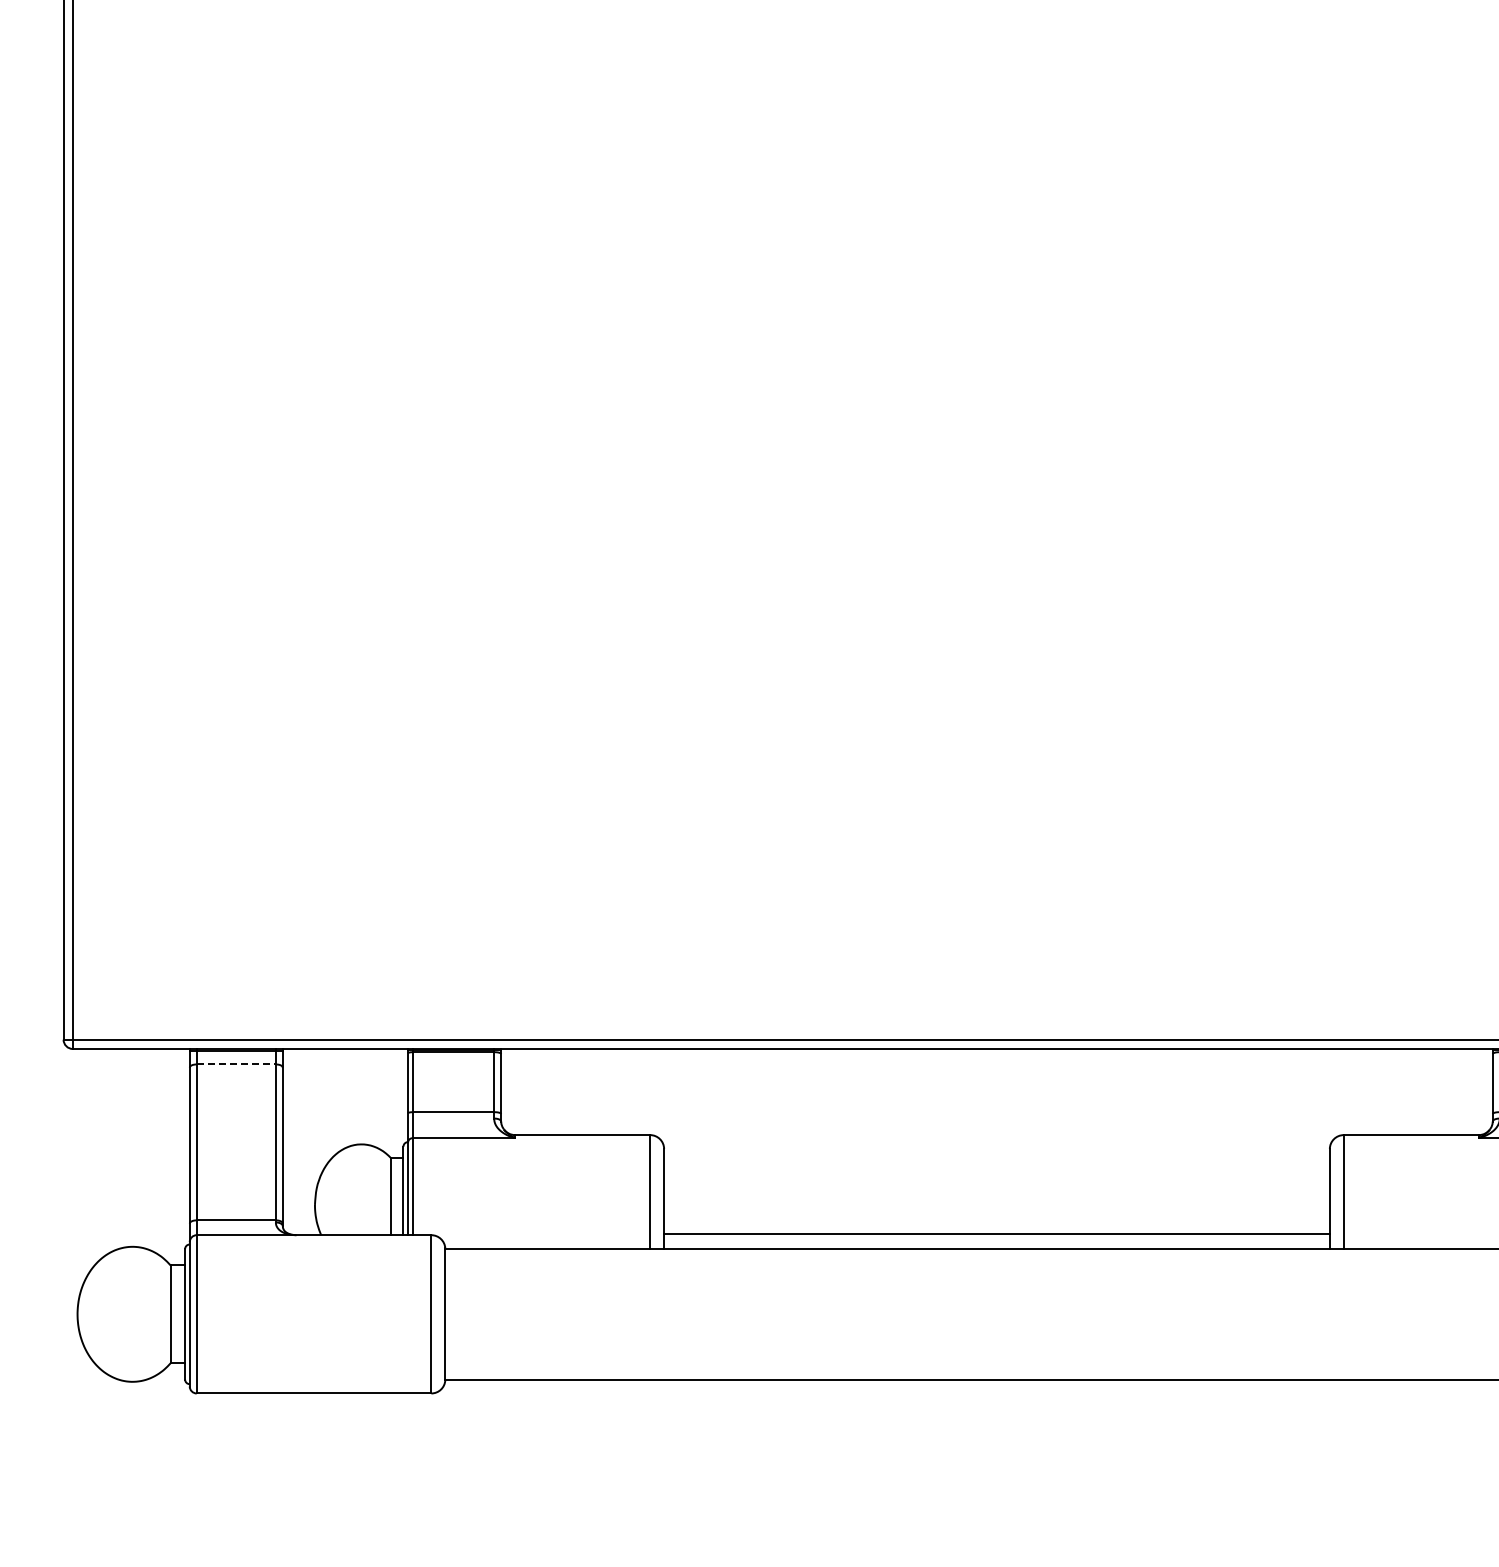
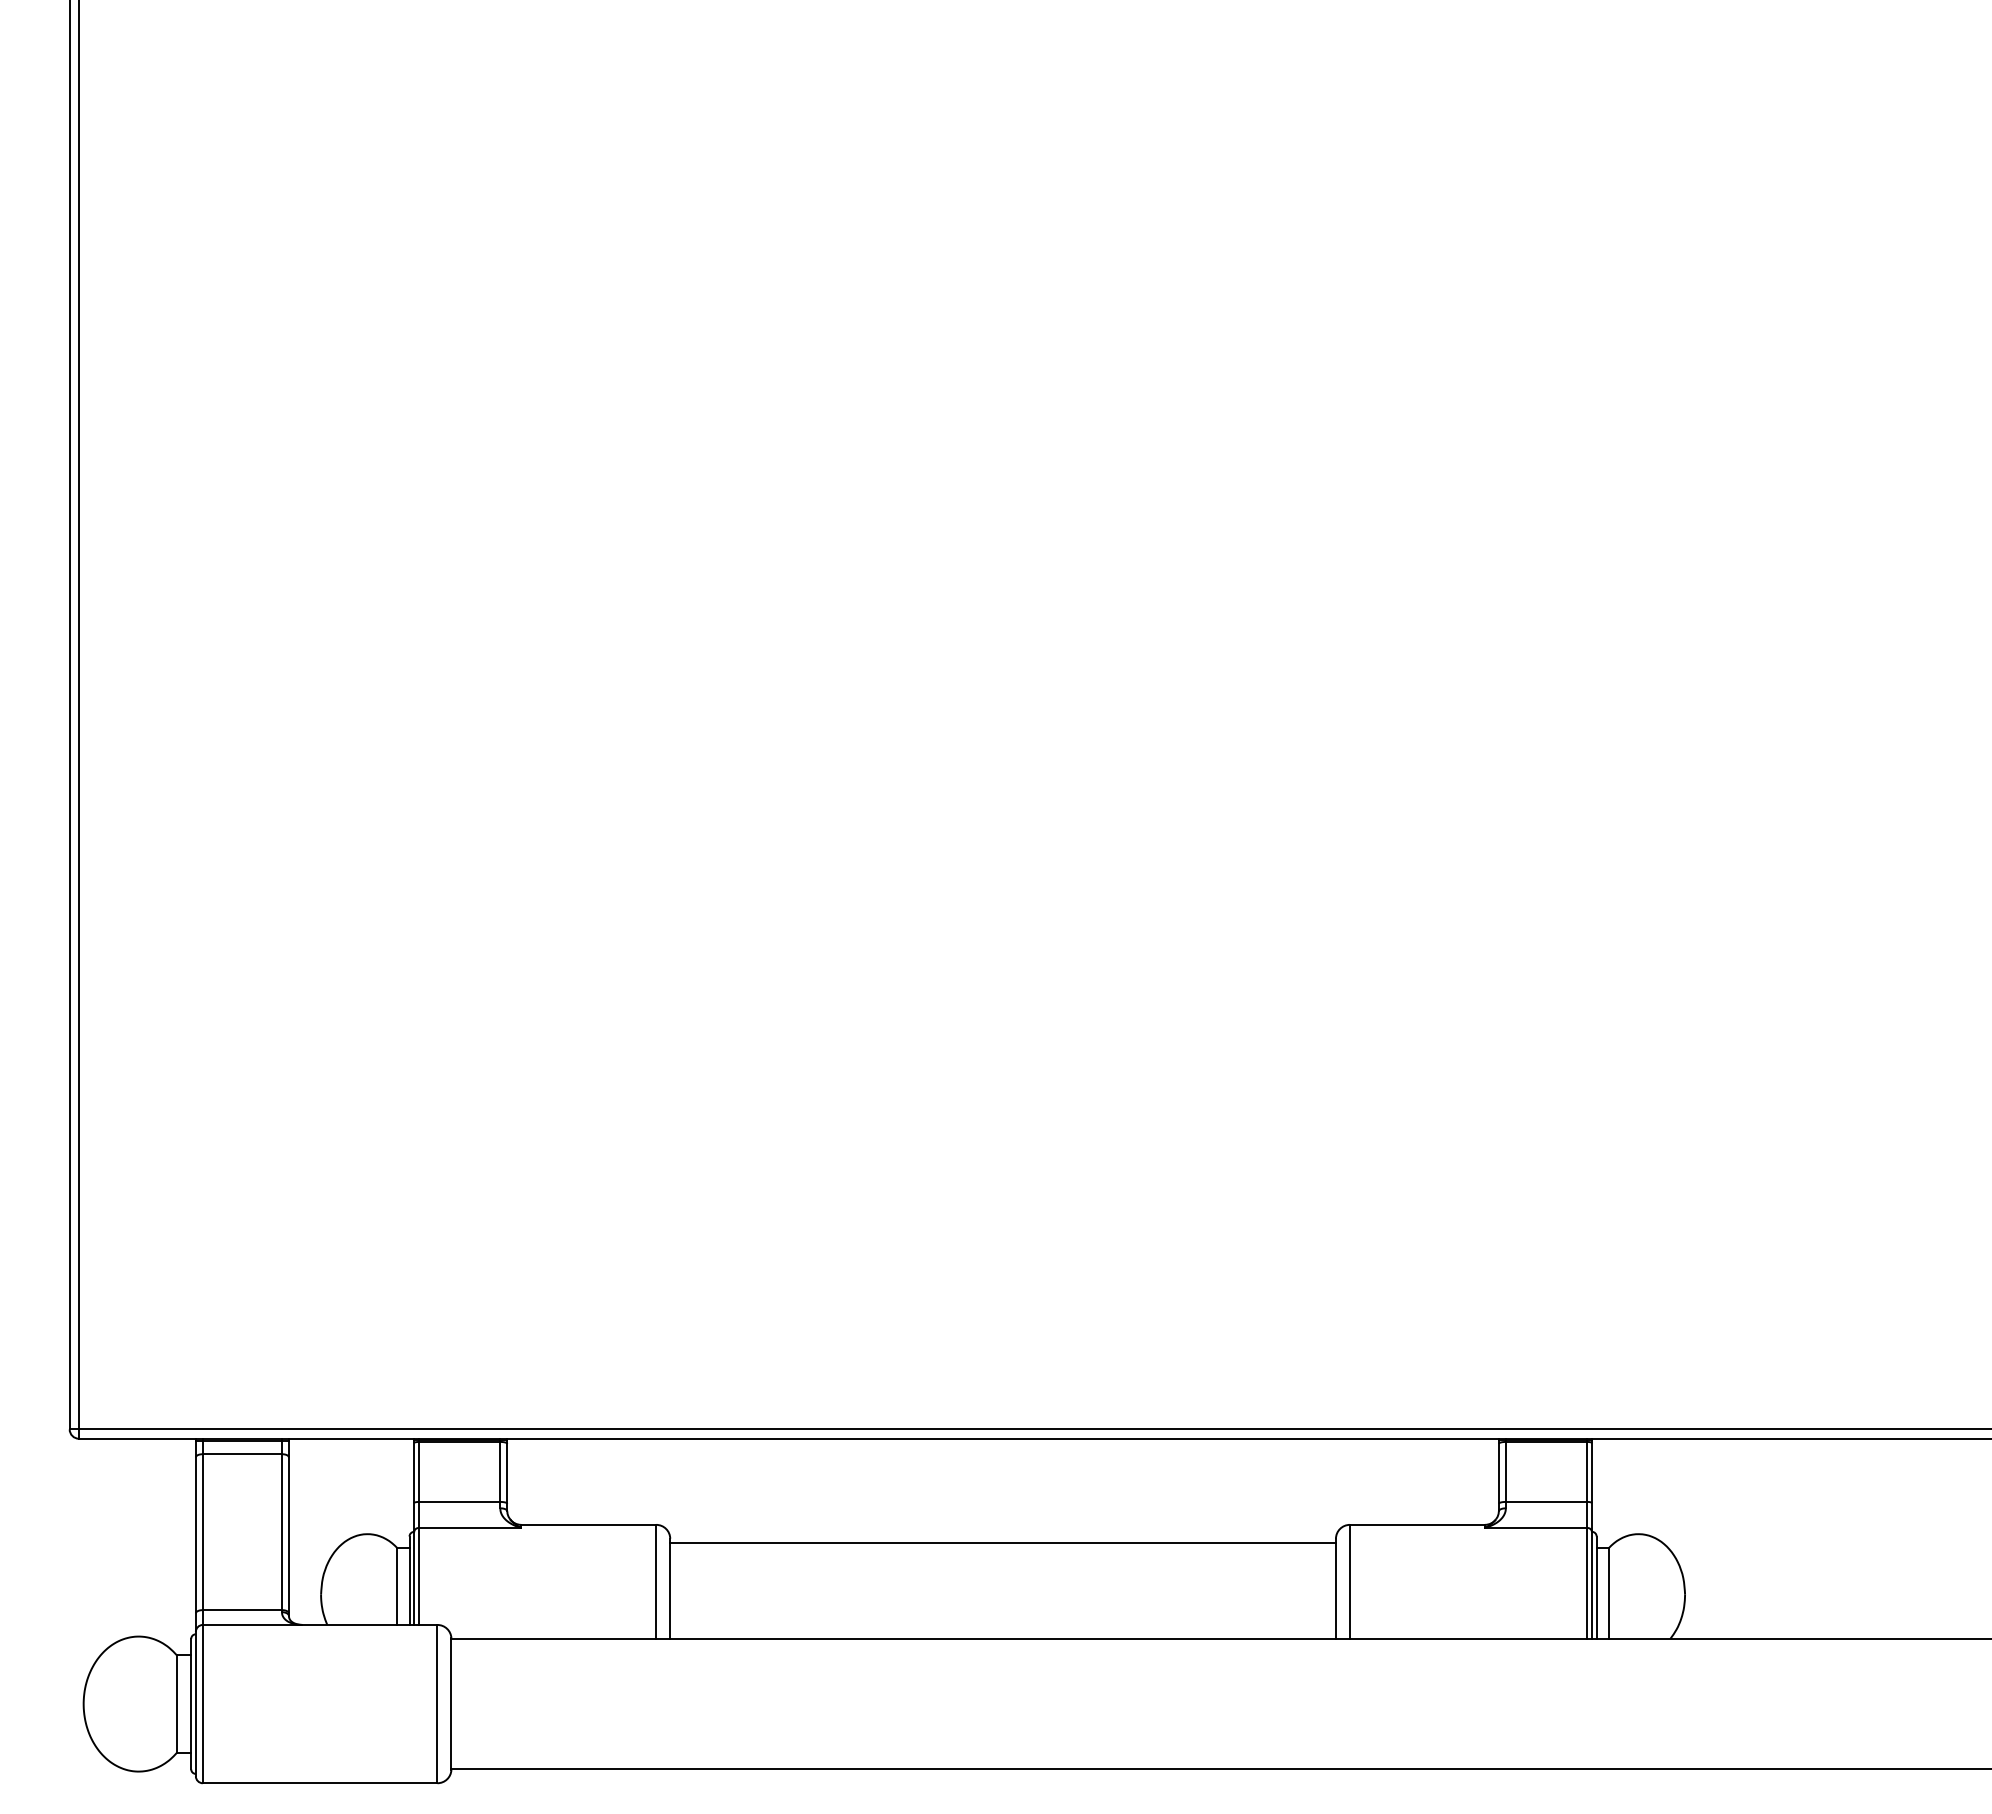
line: (236, 1064) -> (242, 1454), dashed -> solid
line: (996, 1233) -> (1002, 1543), moved

